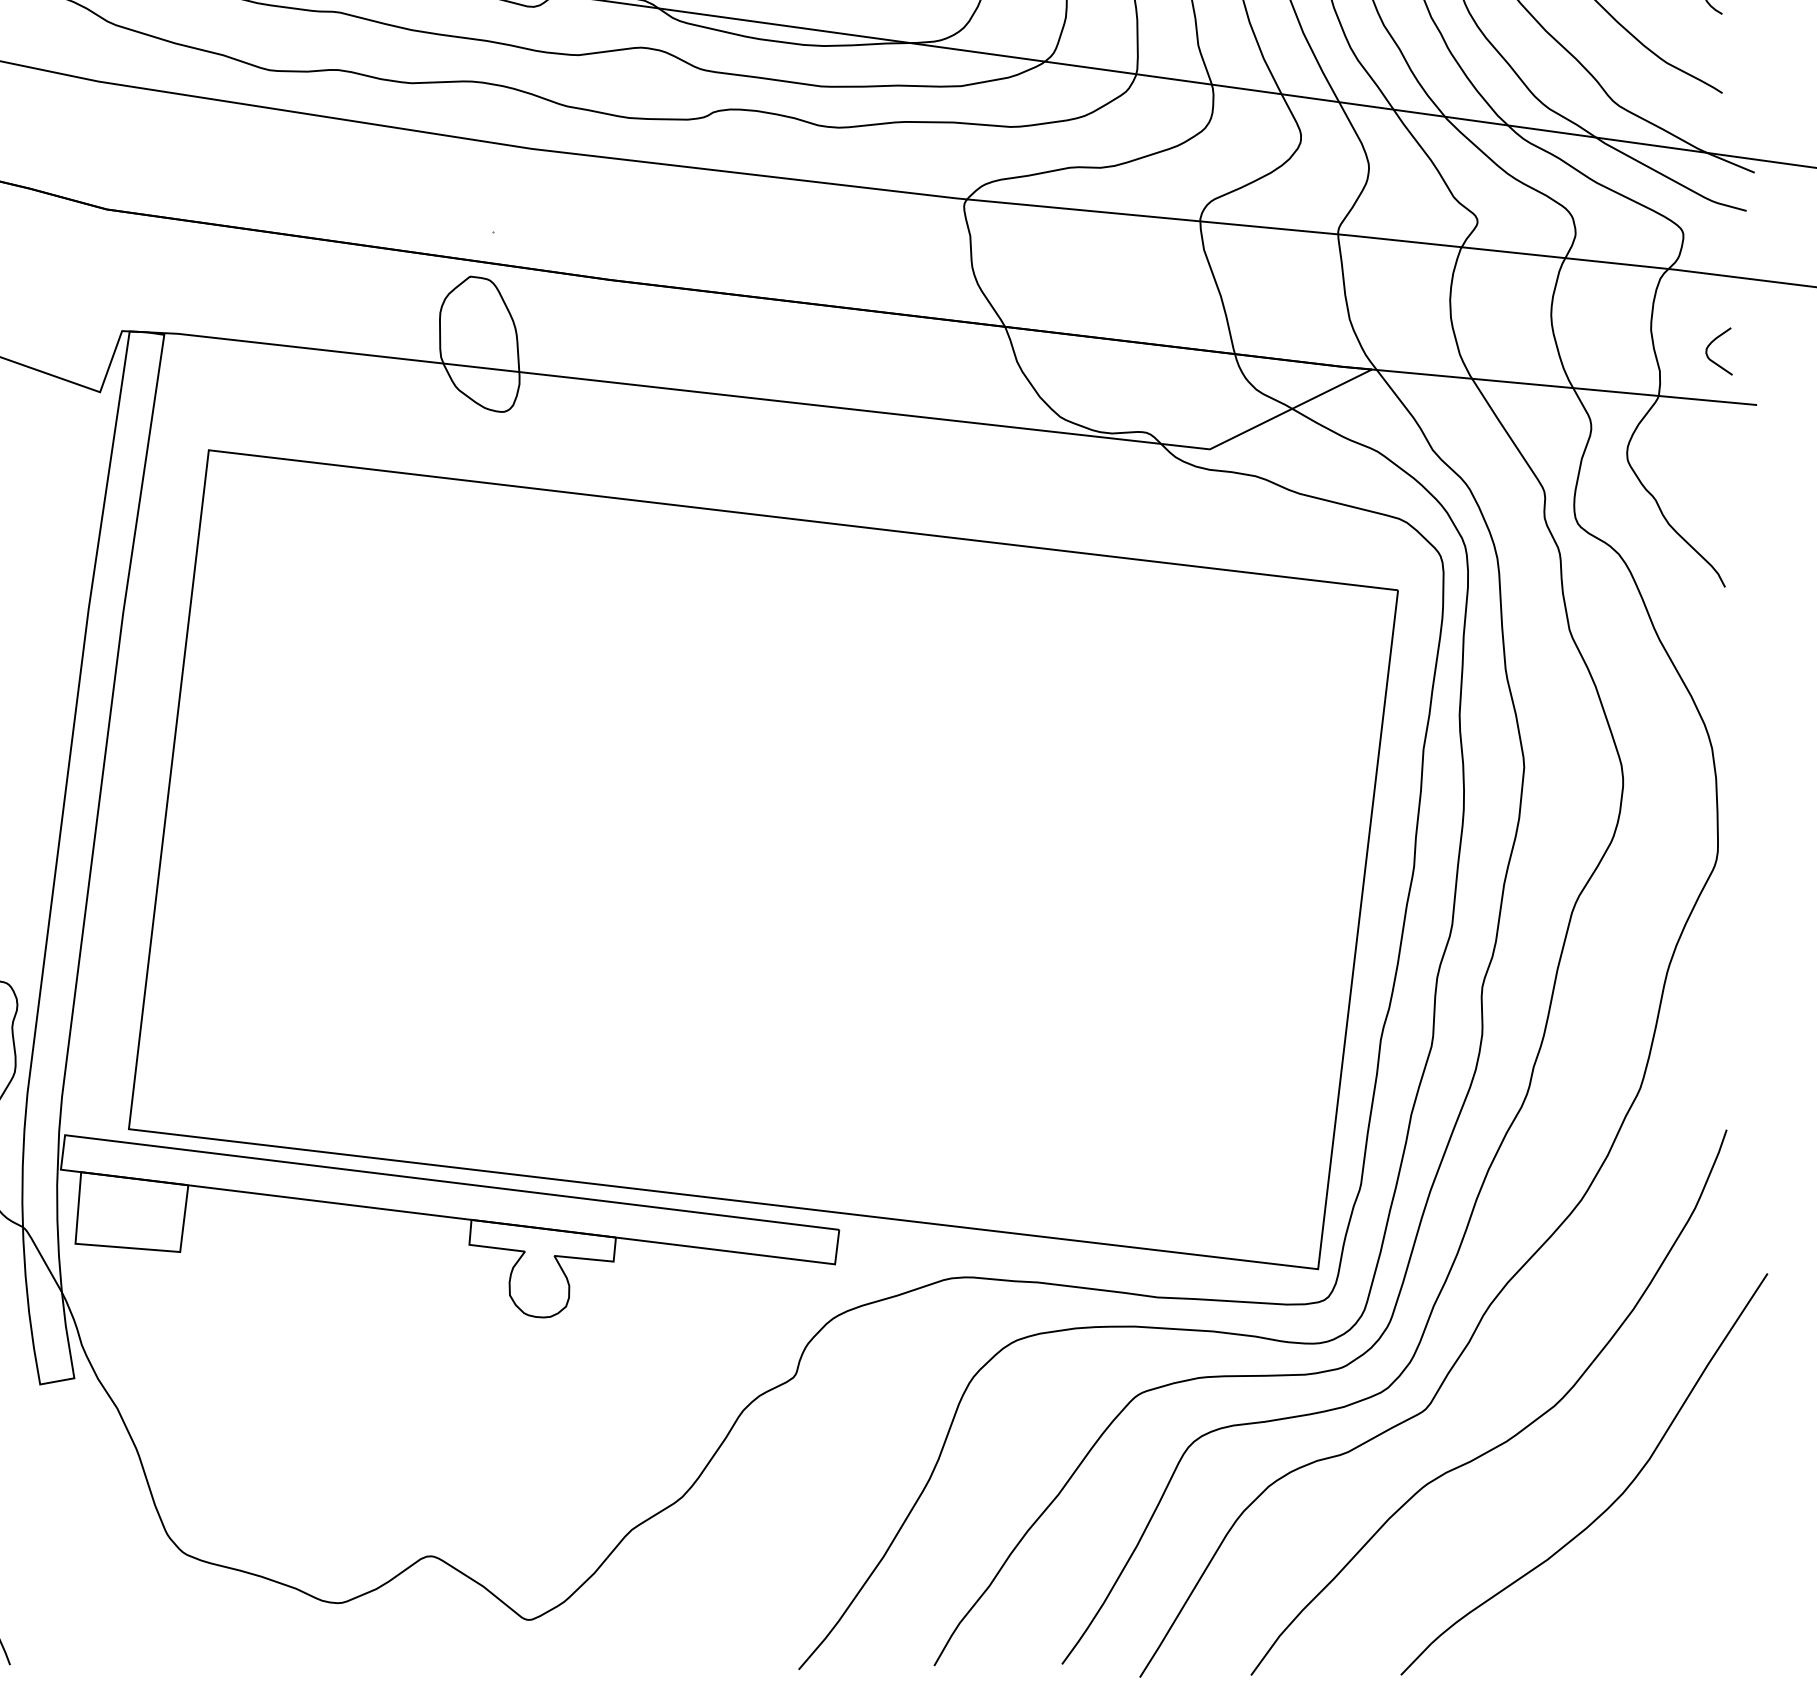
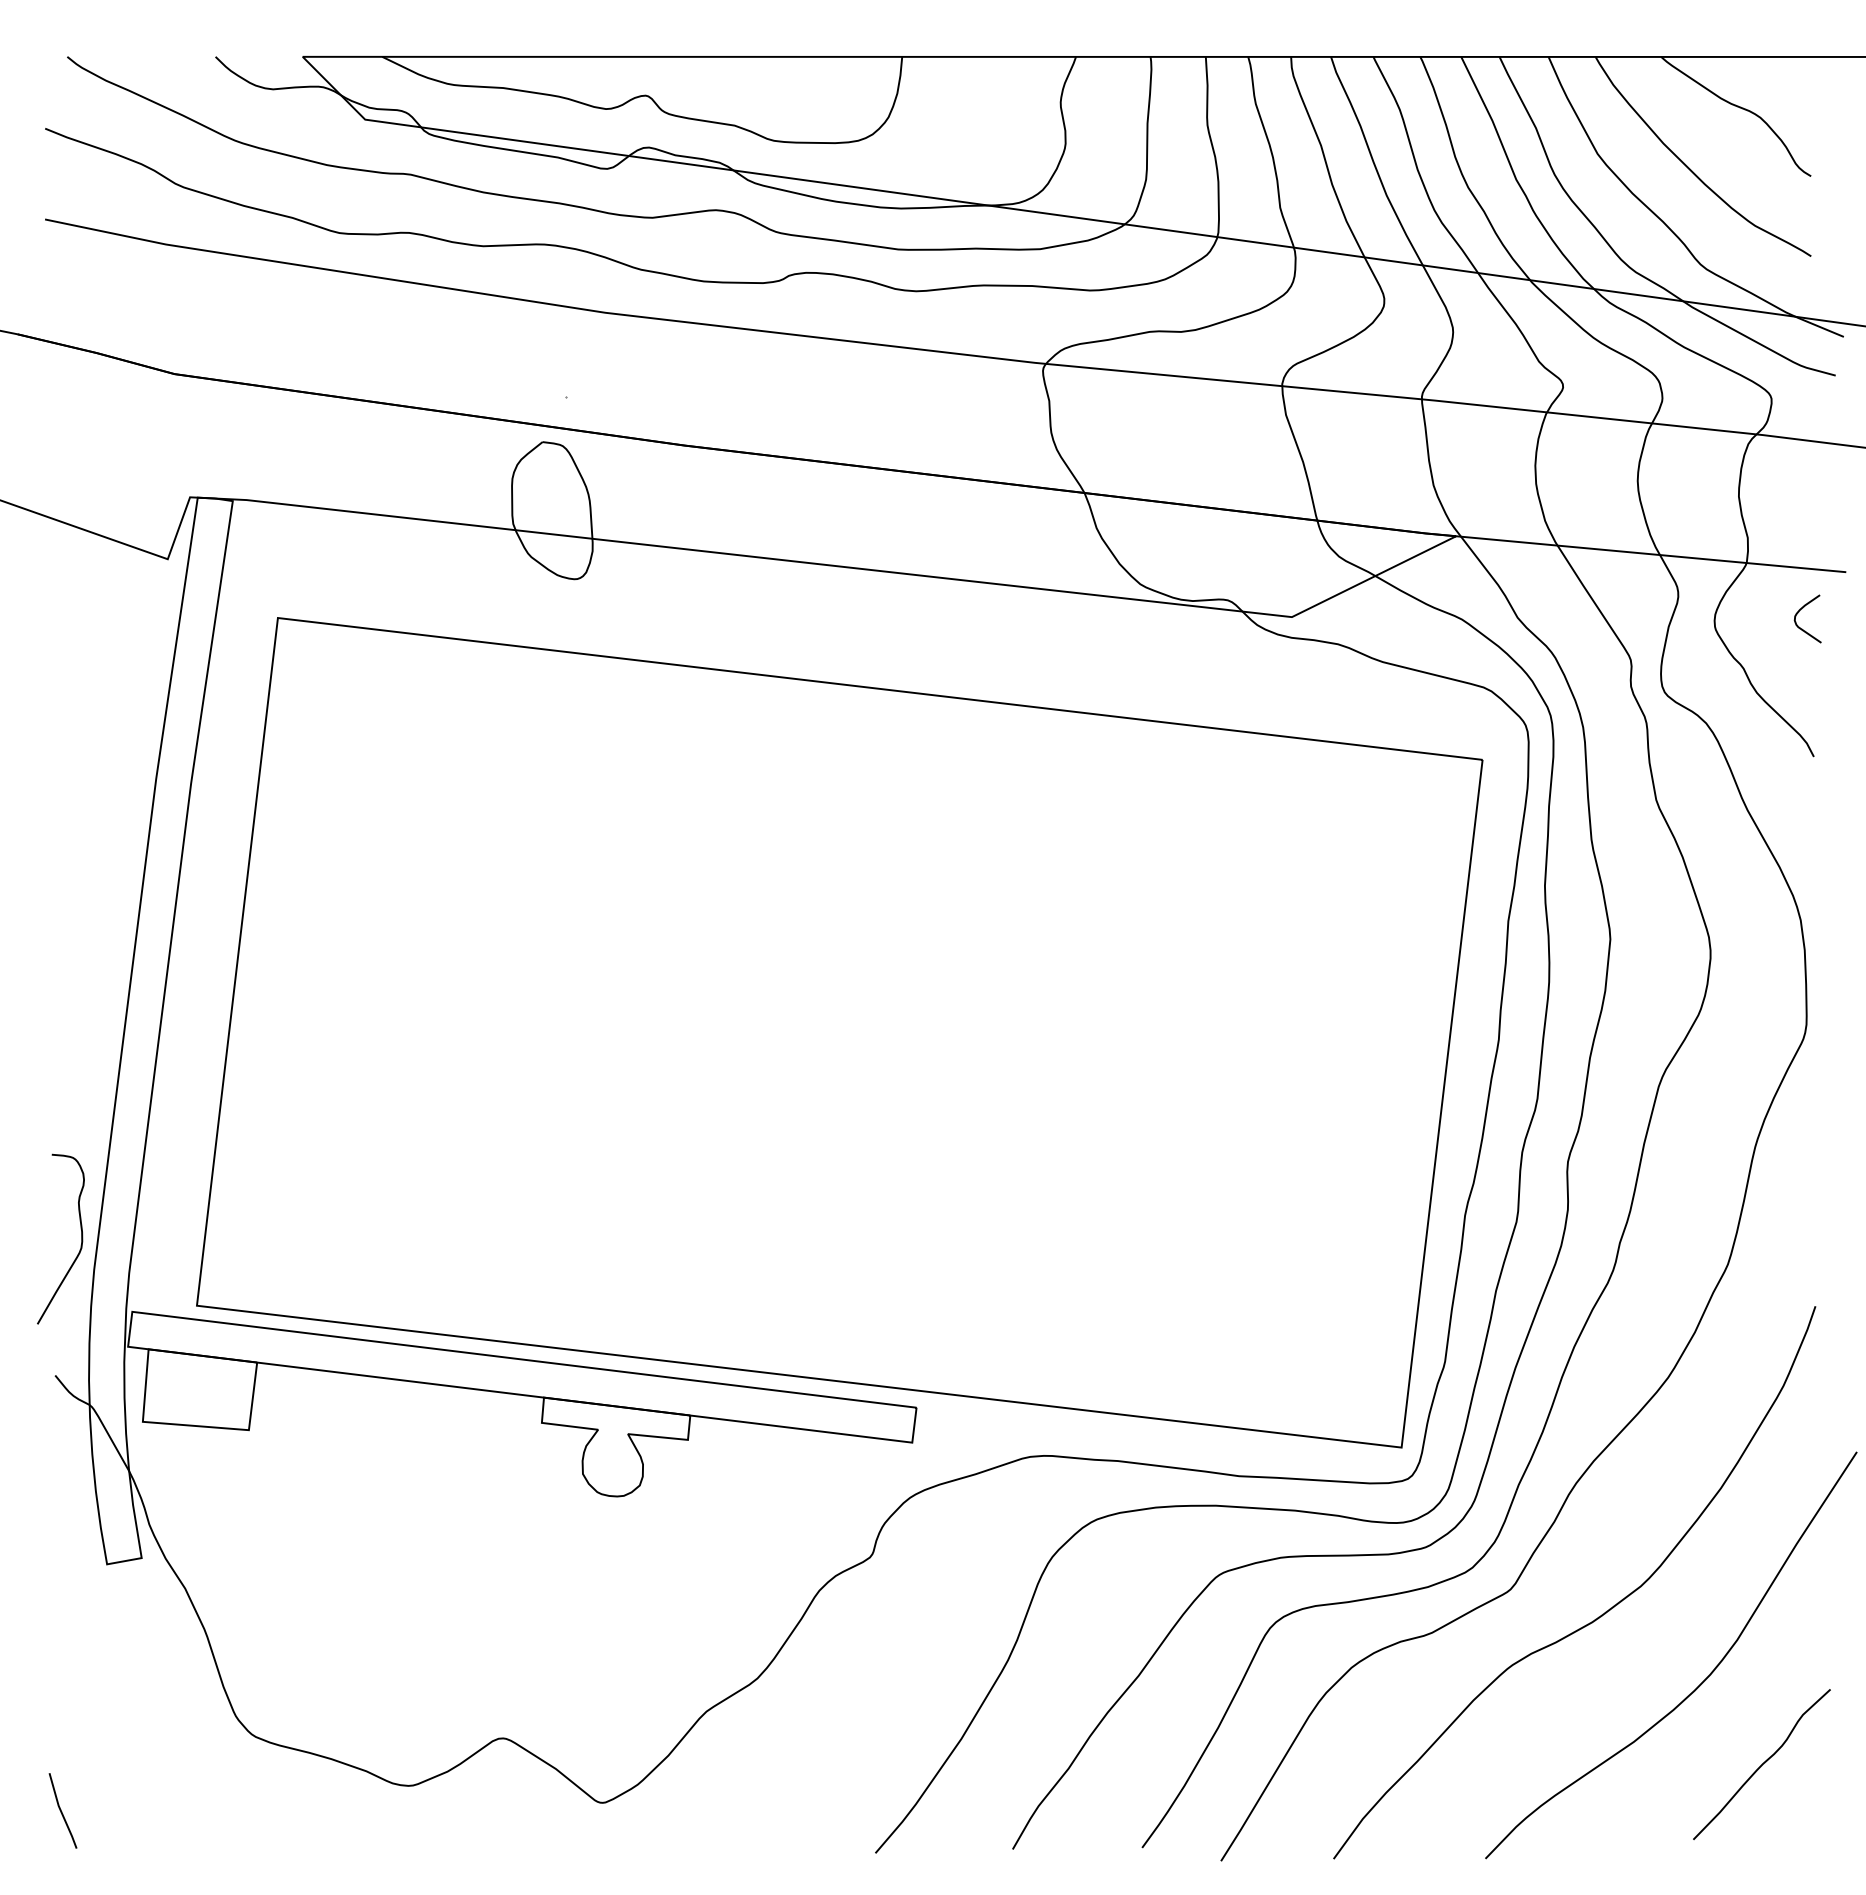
curve: (1710, 345) -> (1799, 612), moved
curve: (1673, 1582) -> (1761, 1764), added

